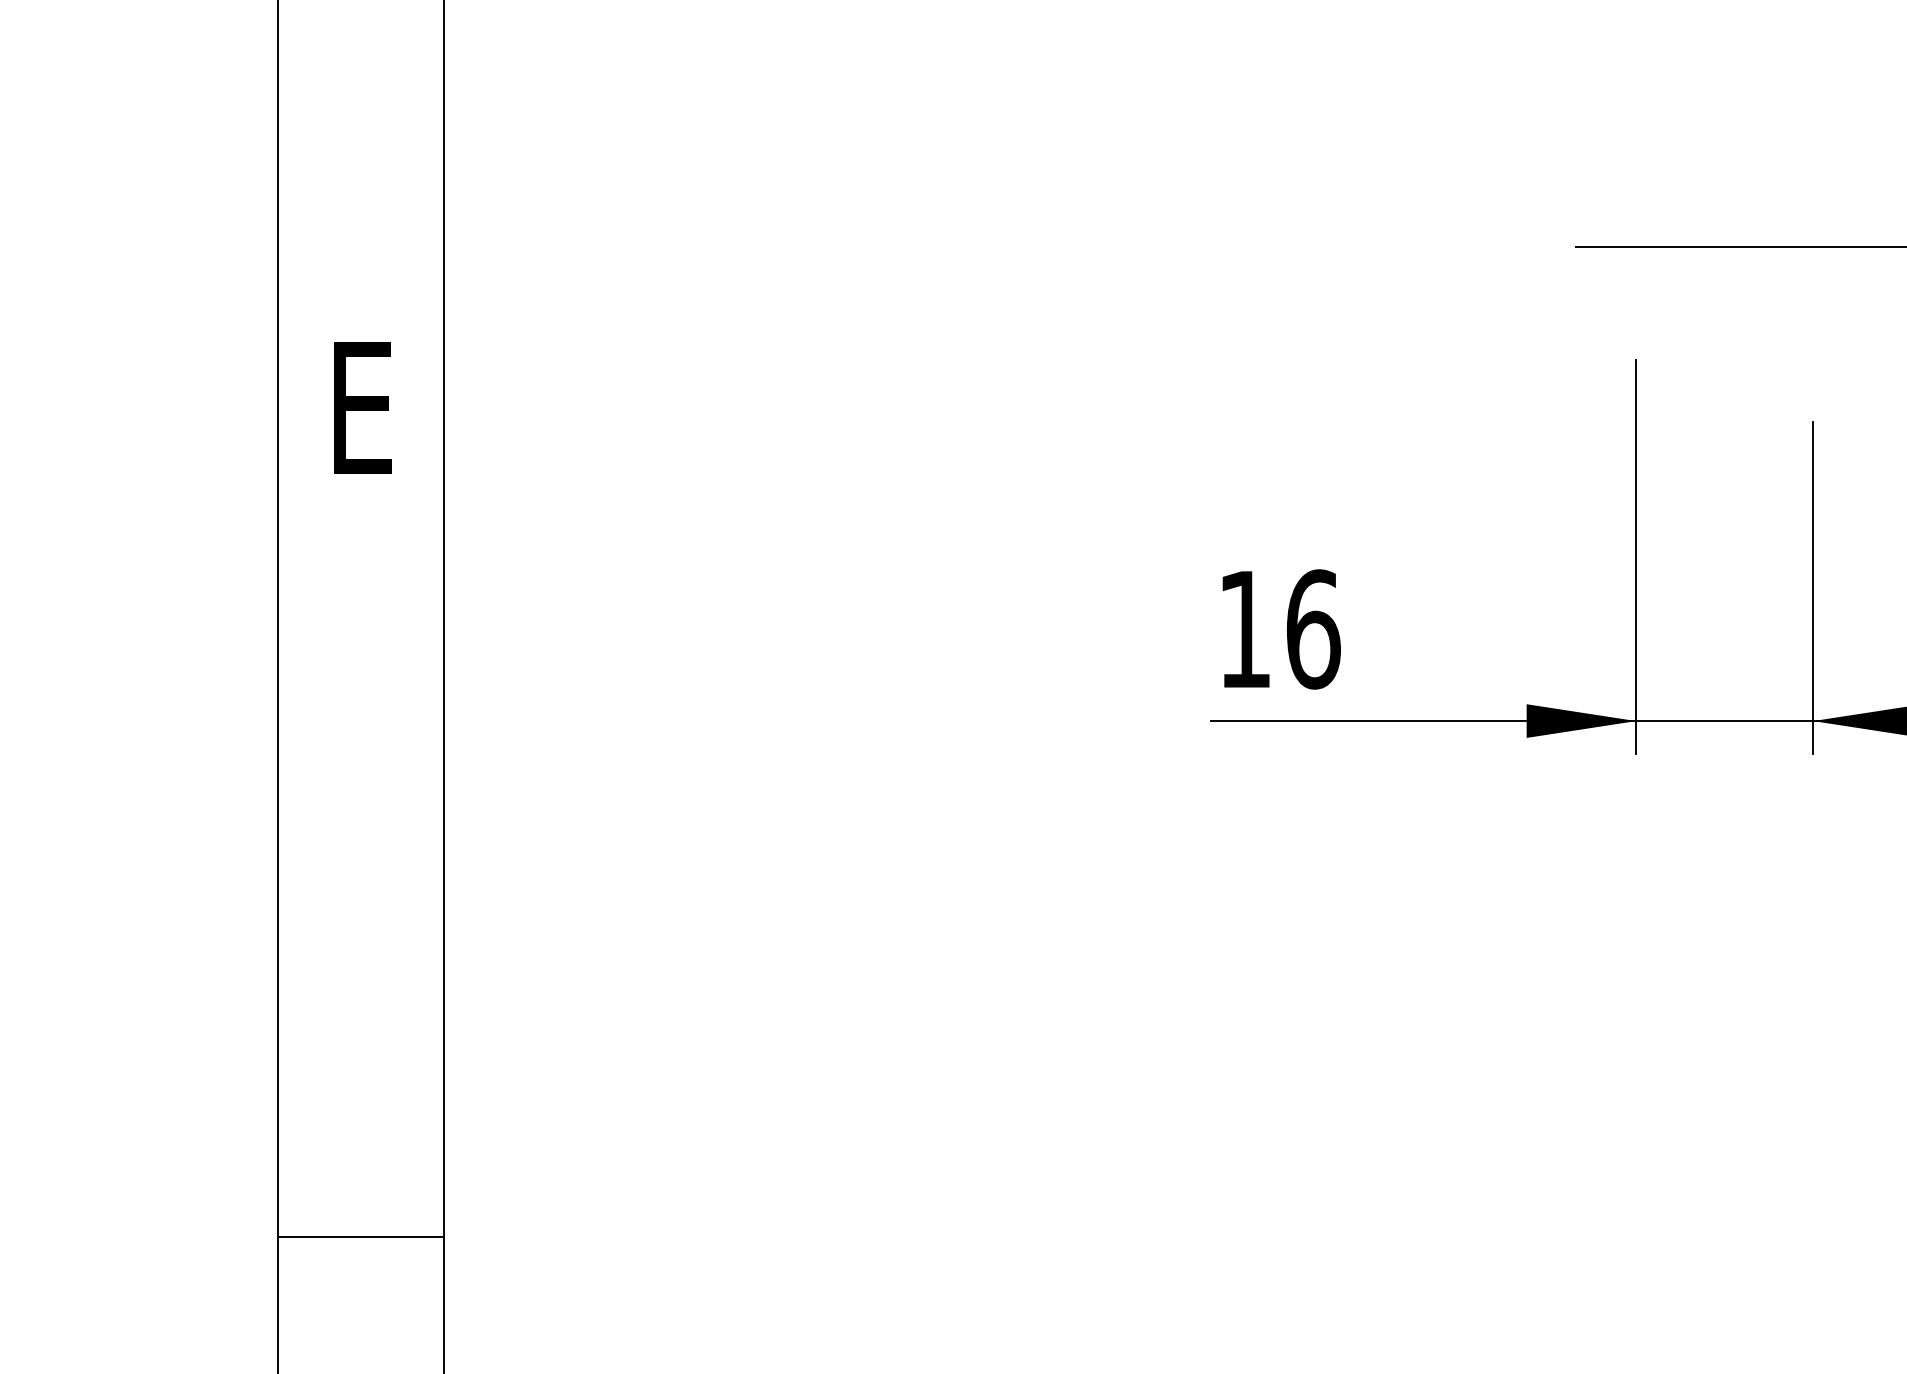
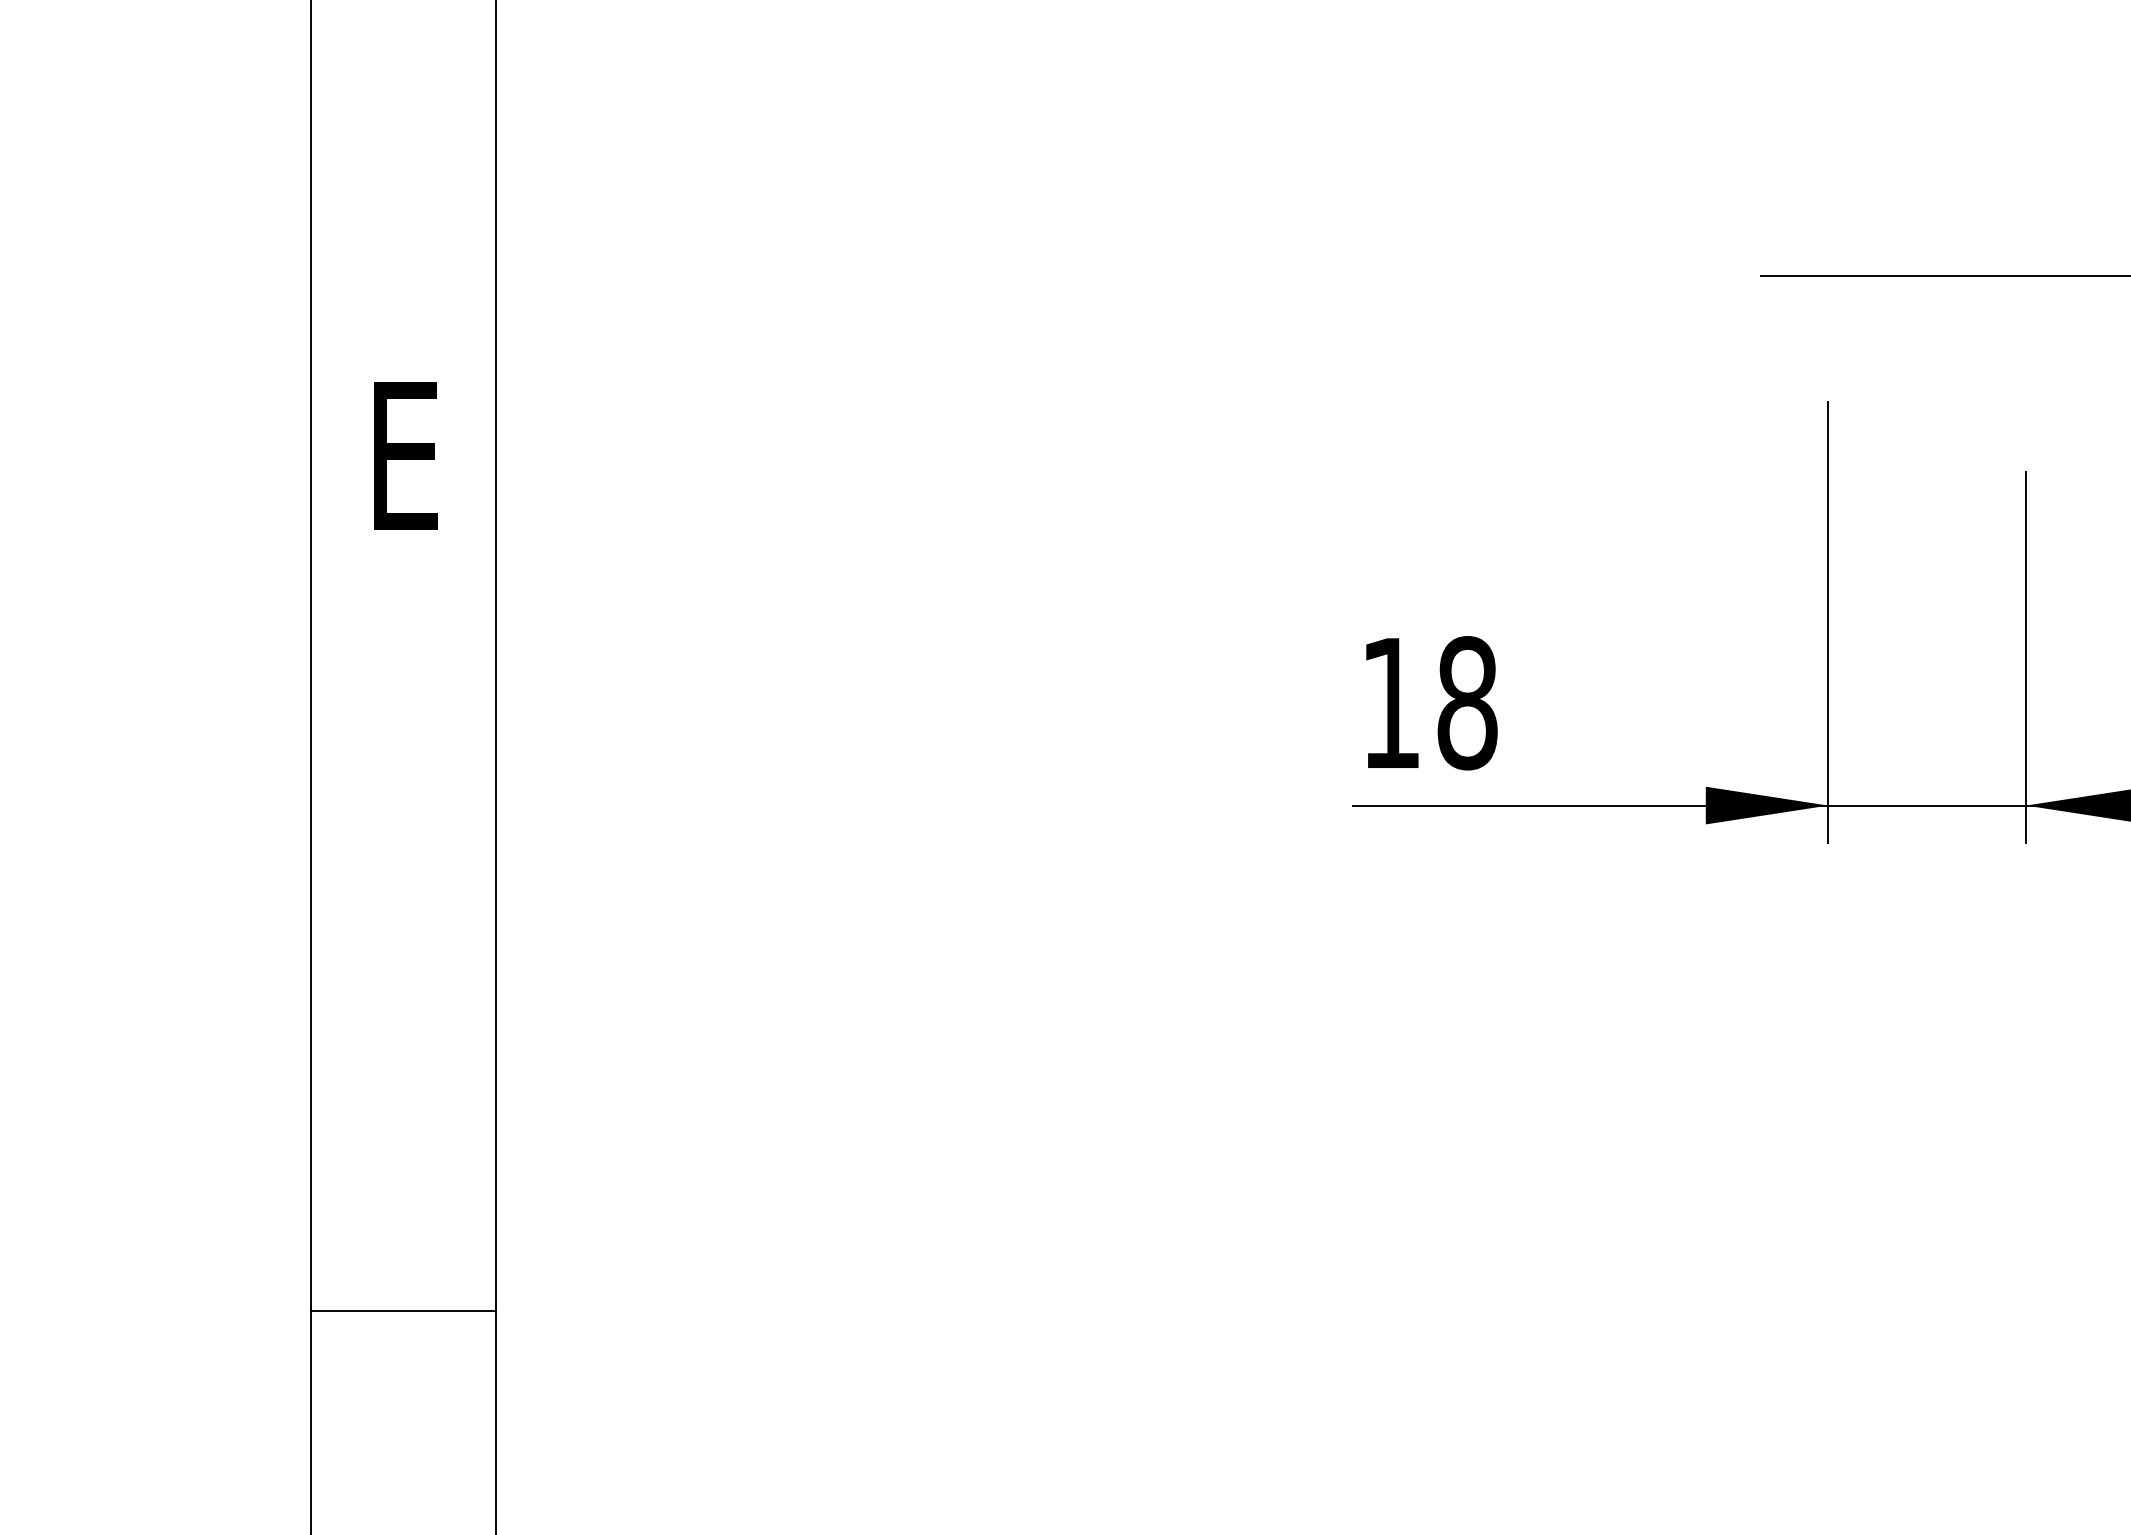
text: (1313, 629) -> (1467, 703), 16 -> 18
line: (360, 1237) -> (402, 1311), moved

